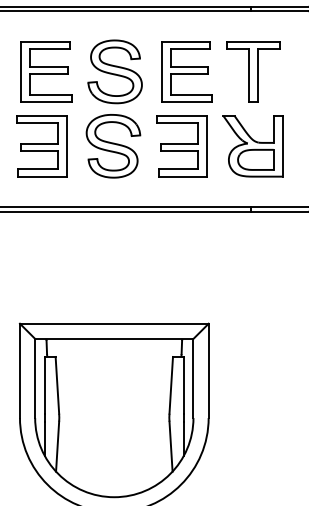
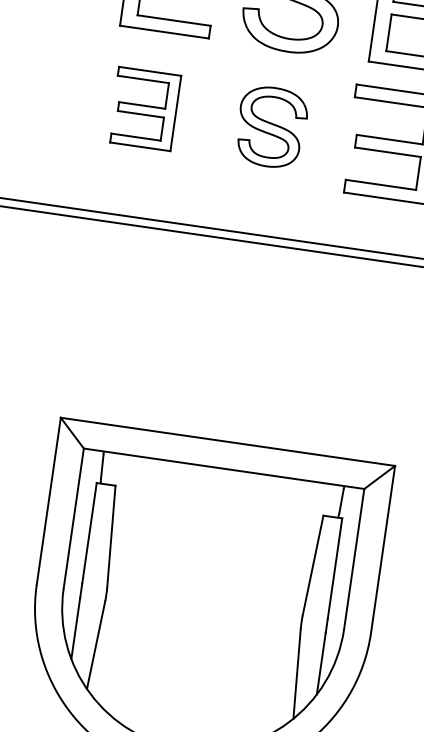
part: (41, 146) -> (144, 109), size x0.7
part: (113, 146) -> (271, 127), size x0.7

